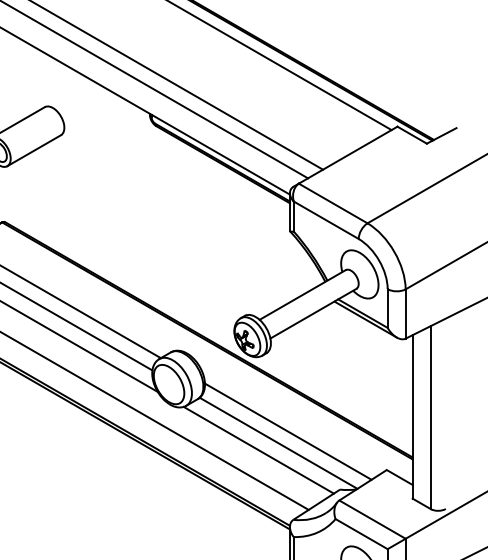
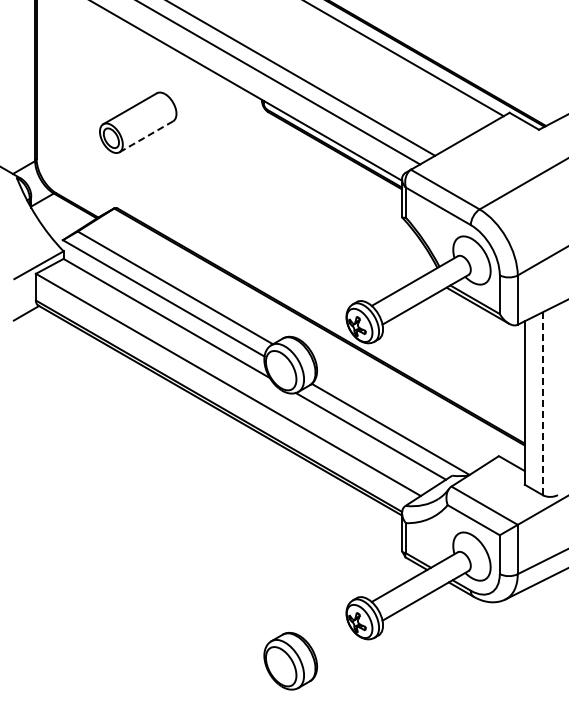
line: (34, 150) -> (146, 136), solid -> dashed
line: (430, 417) -> (542, 403), solid -> dashed
line: (288, 431) -> (400, 417), removed

